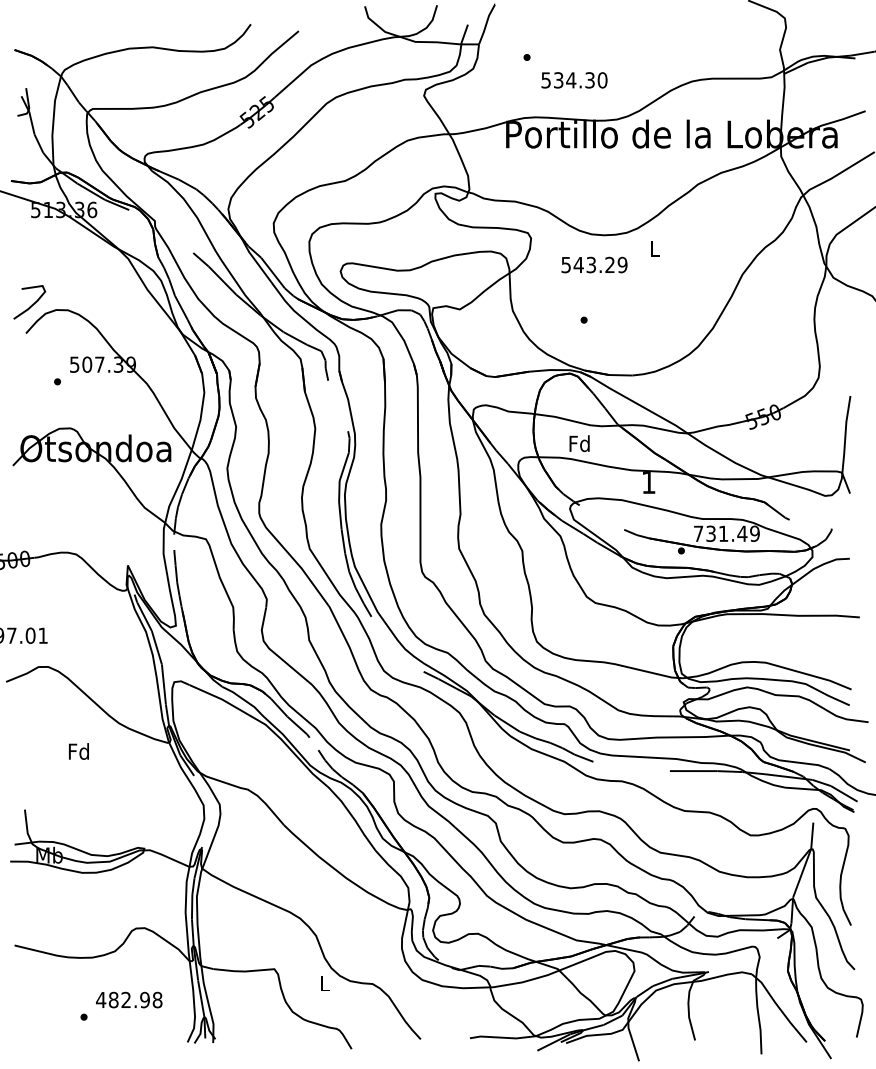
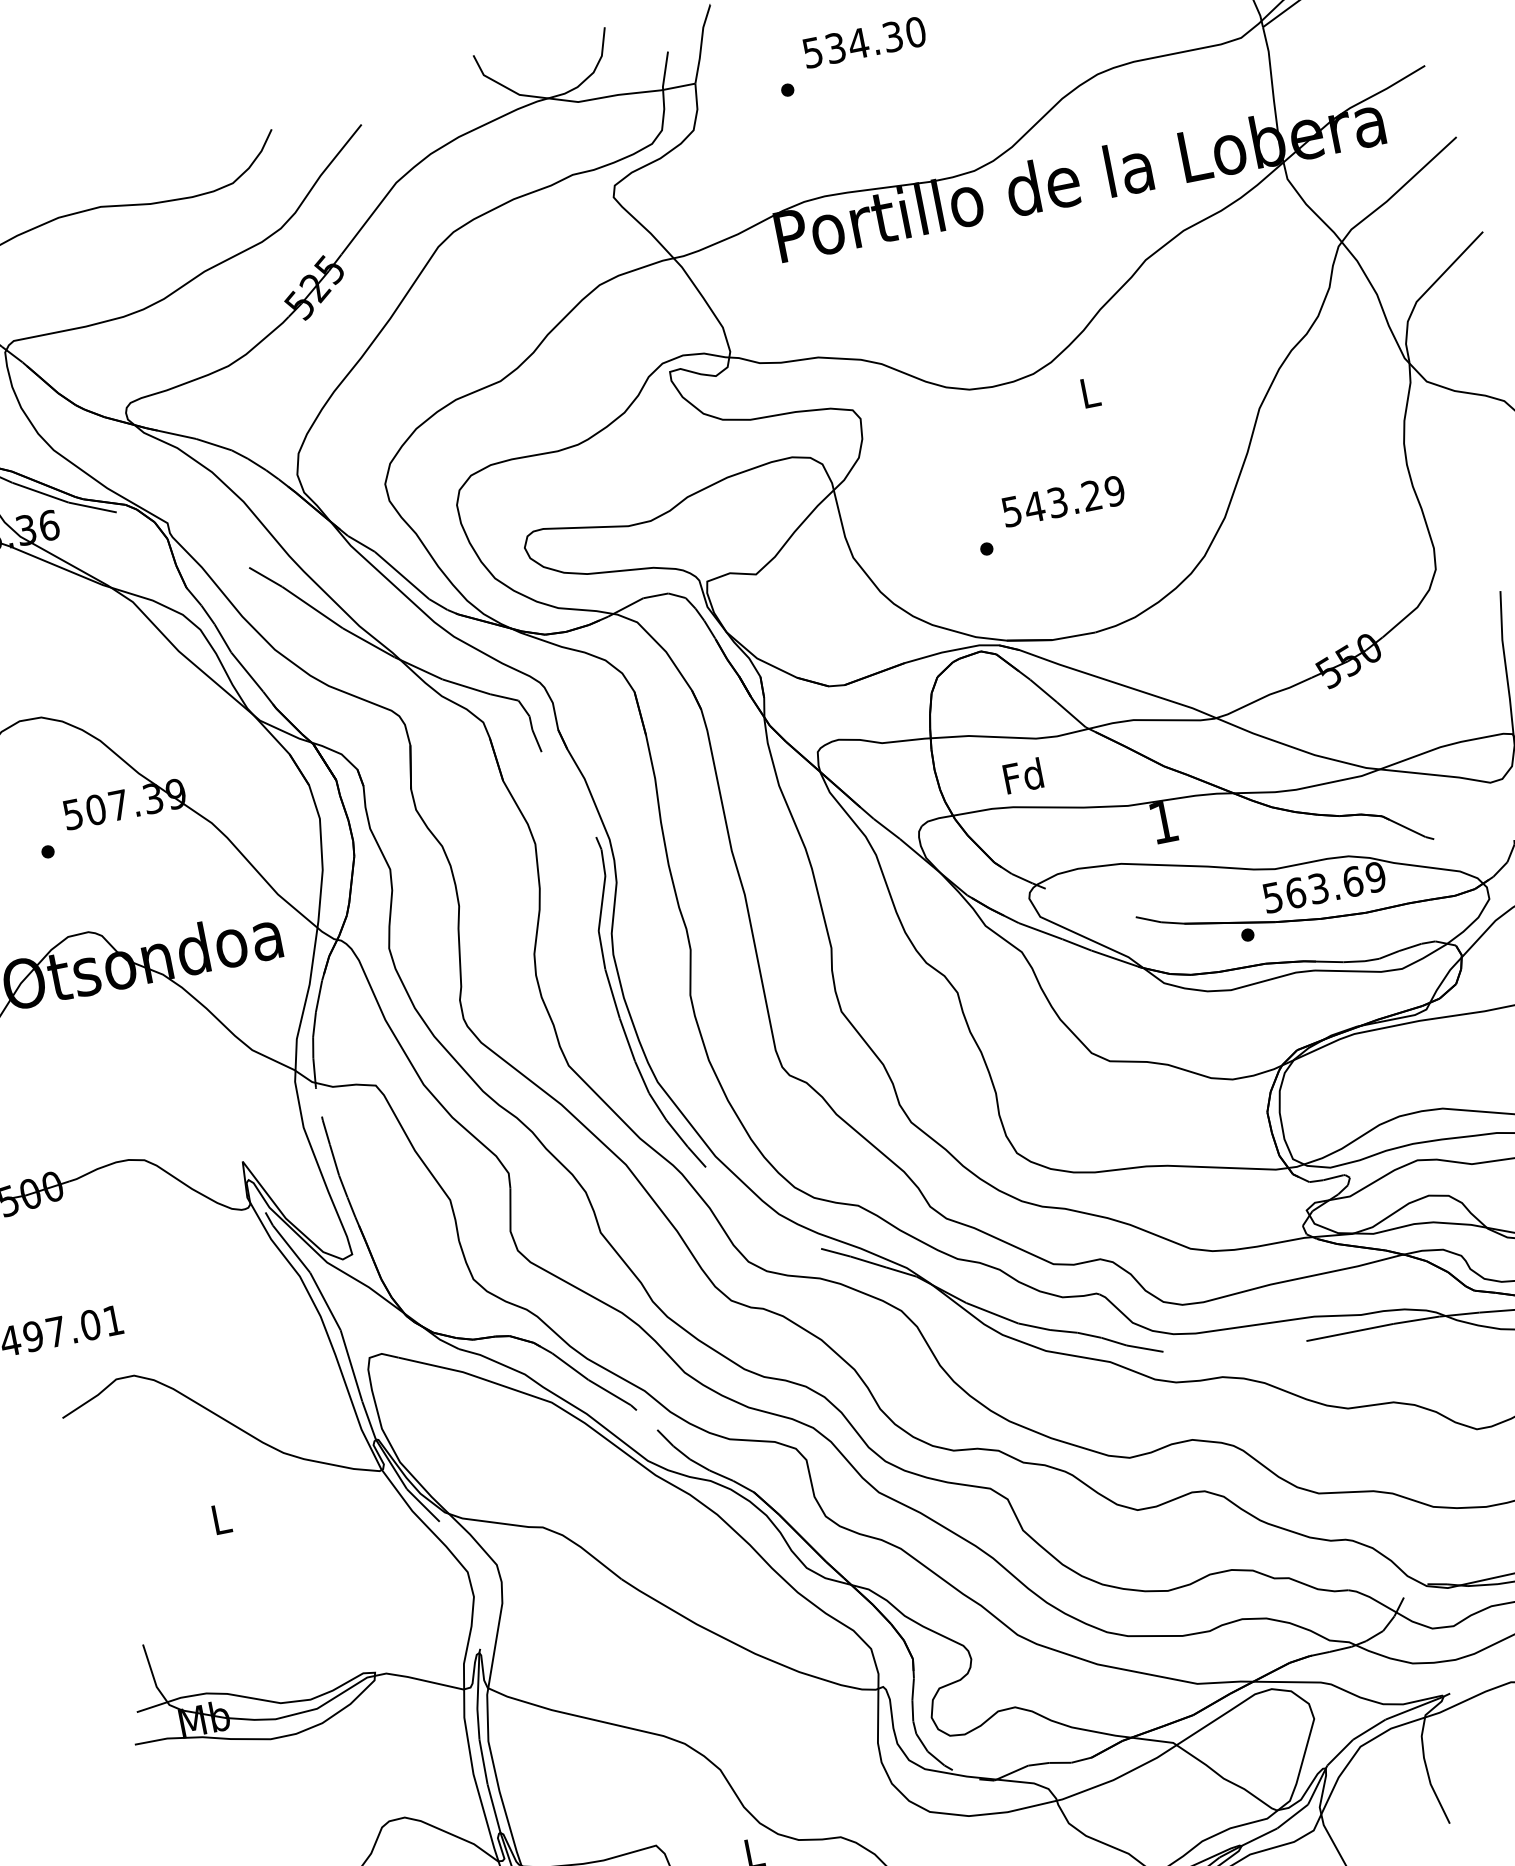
text: (574, 80) -> (864, 42), moved
text: (594, 264) -> (1063, 500), moved
text: (720, 533) -> (1312, 889), 731.49 -> 563.69
text: (78, 751) -> (219, 1519), Fd -> L

